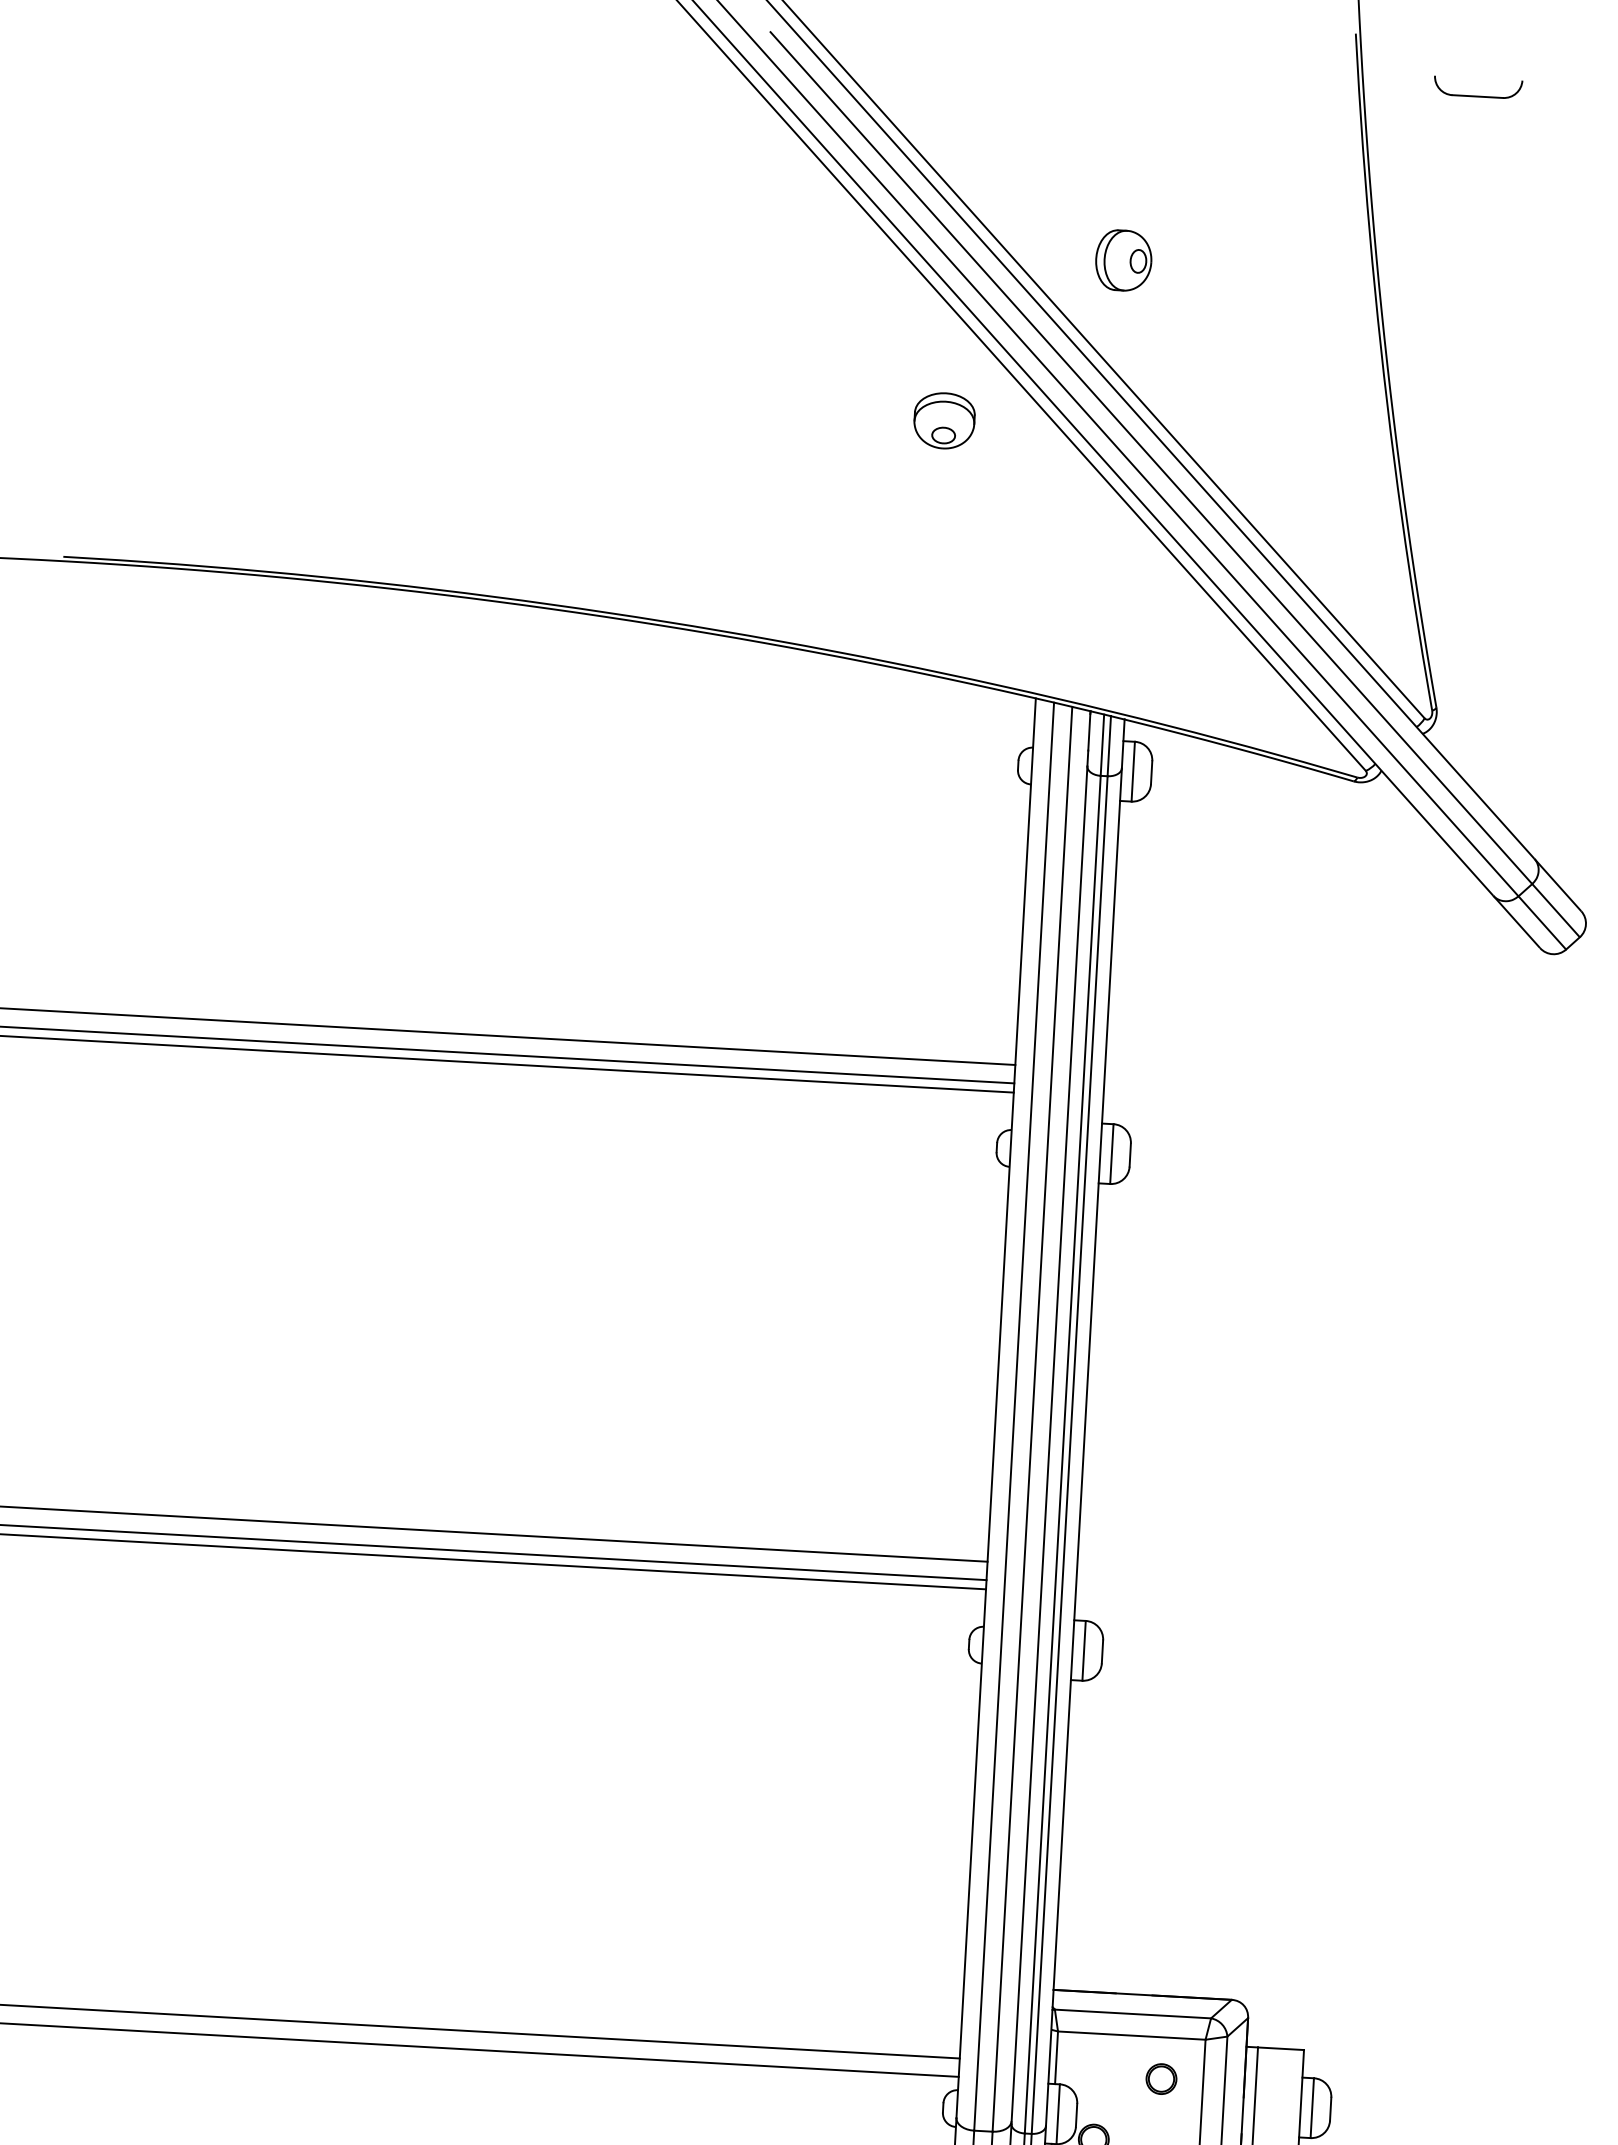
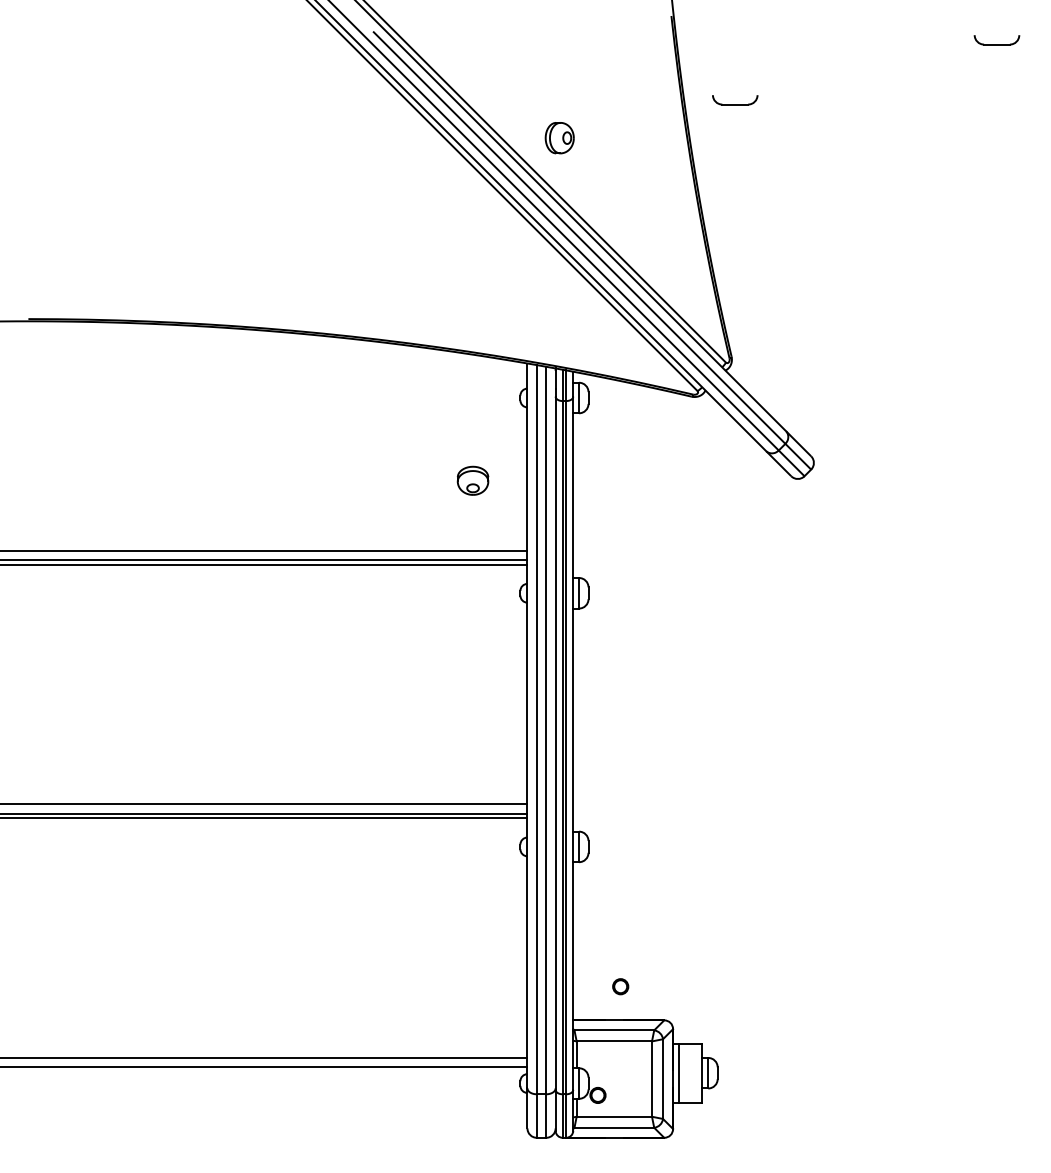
part: (1478, 88) -> (735, 100), moved
part: (943, 420) -> (472, 480), moved
part: (1161, 2078) -> (620, 986), moved

